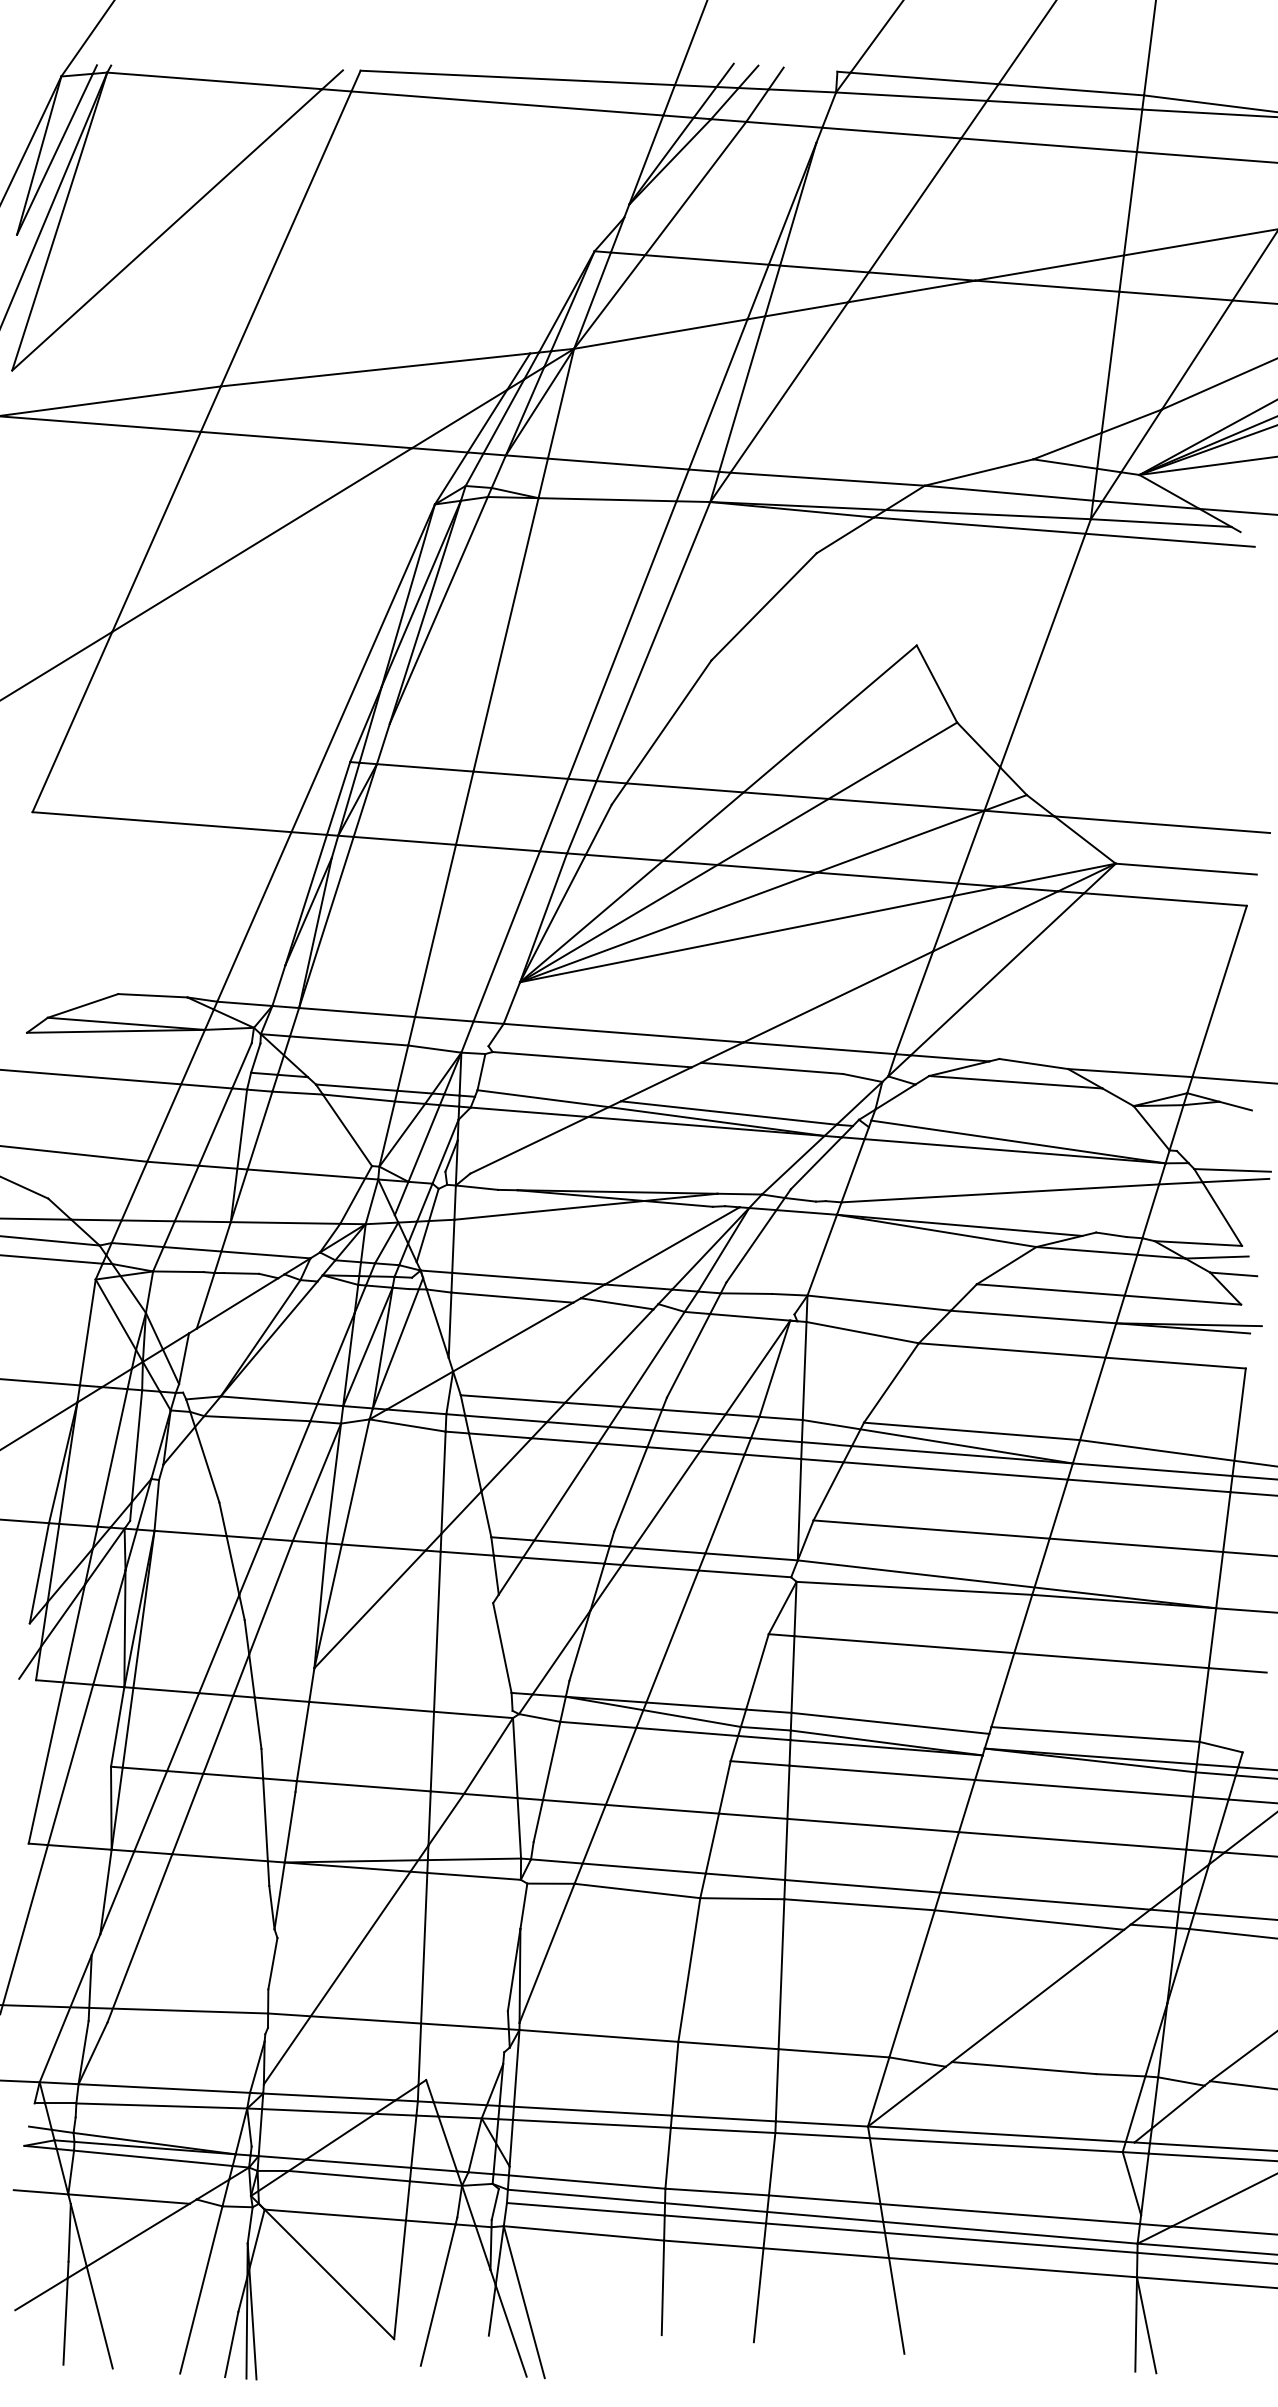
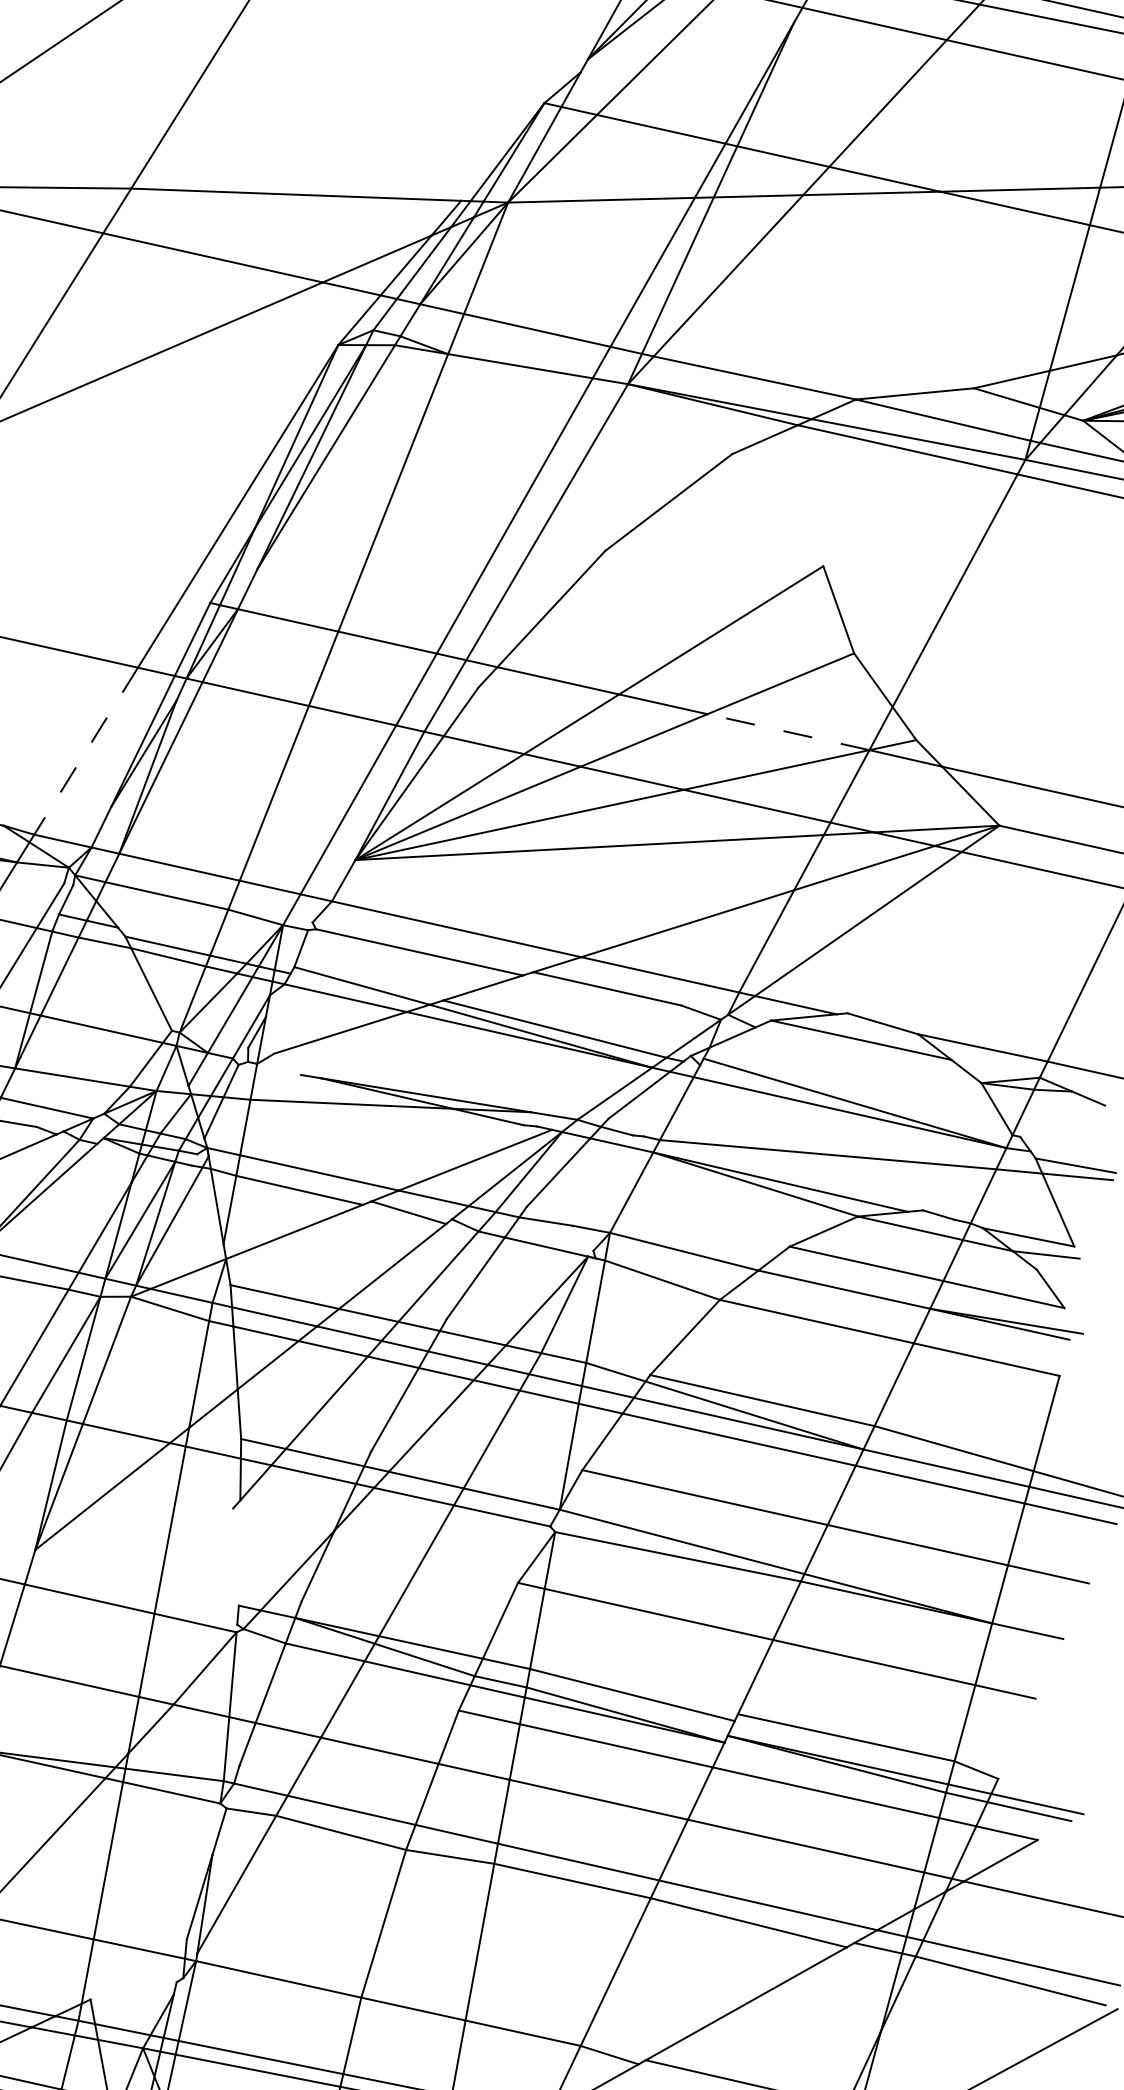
line: (906, 804) -> (788, 731), solid -> dashed
line: (254, 916) -> (86, 750), solid -> dashed
line: (476, 1187) -> (278, 1069), removed
line: (1233, 1274) -> (1060, 1275), removed
line: (502, 1647) -> (236, 1556), removed

